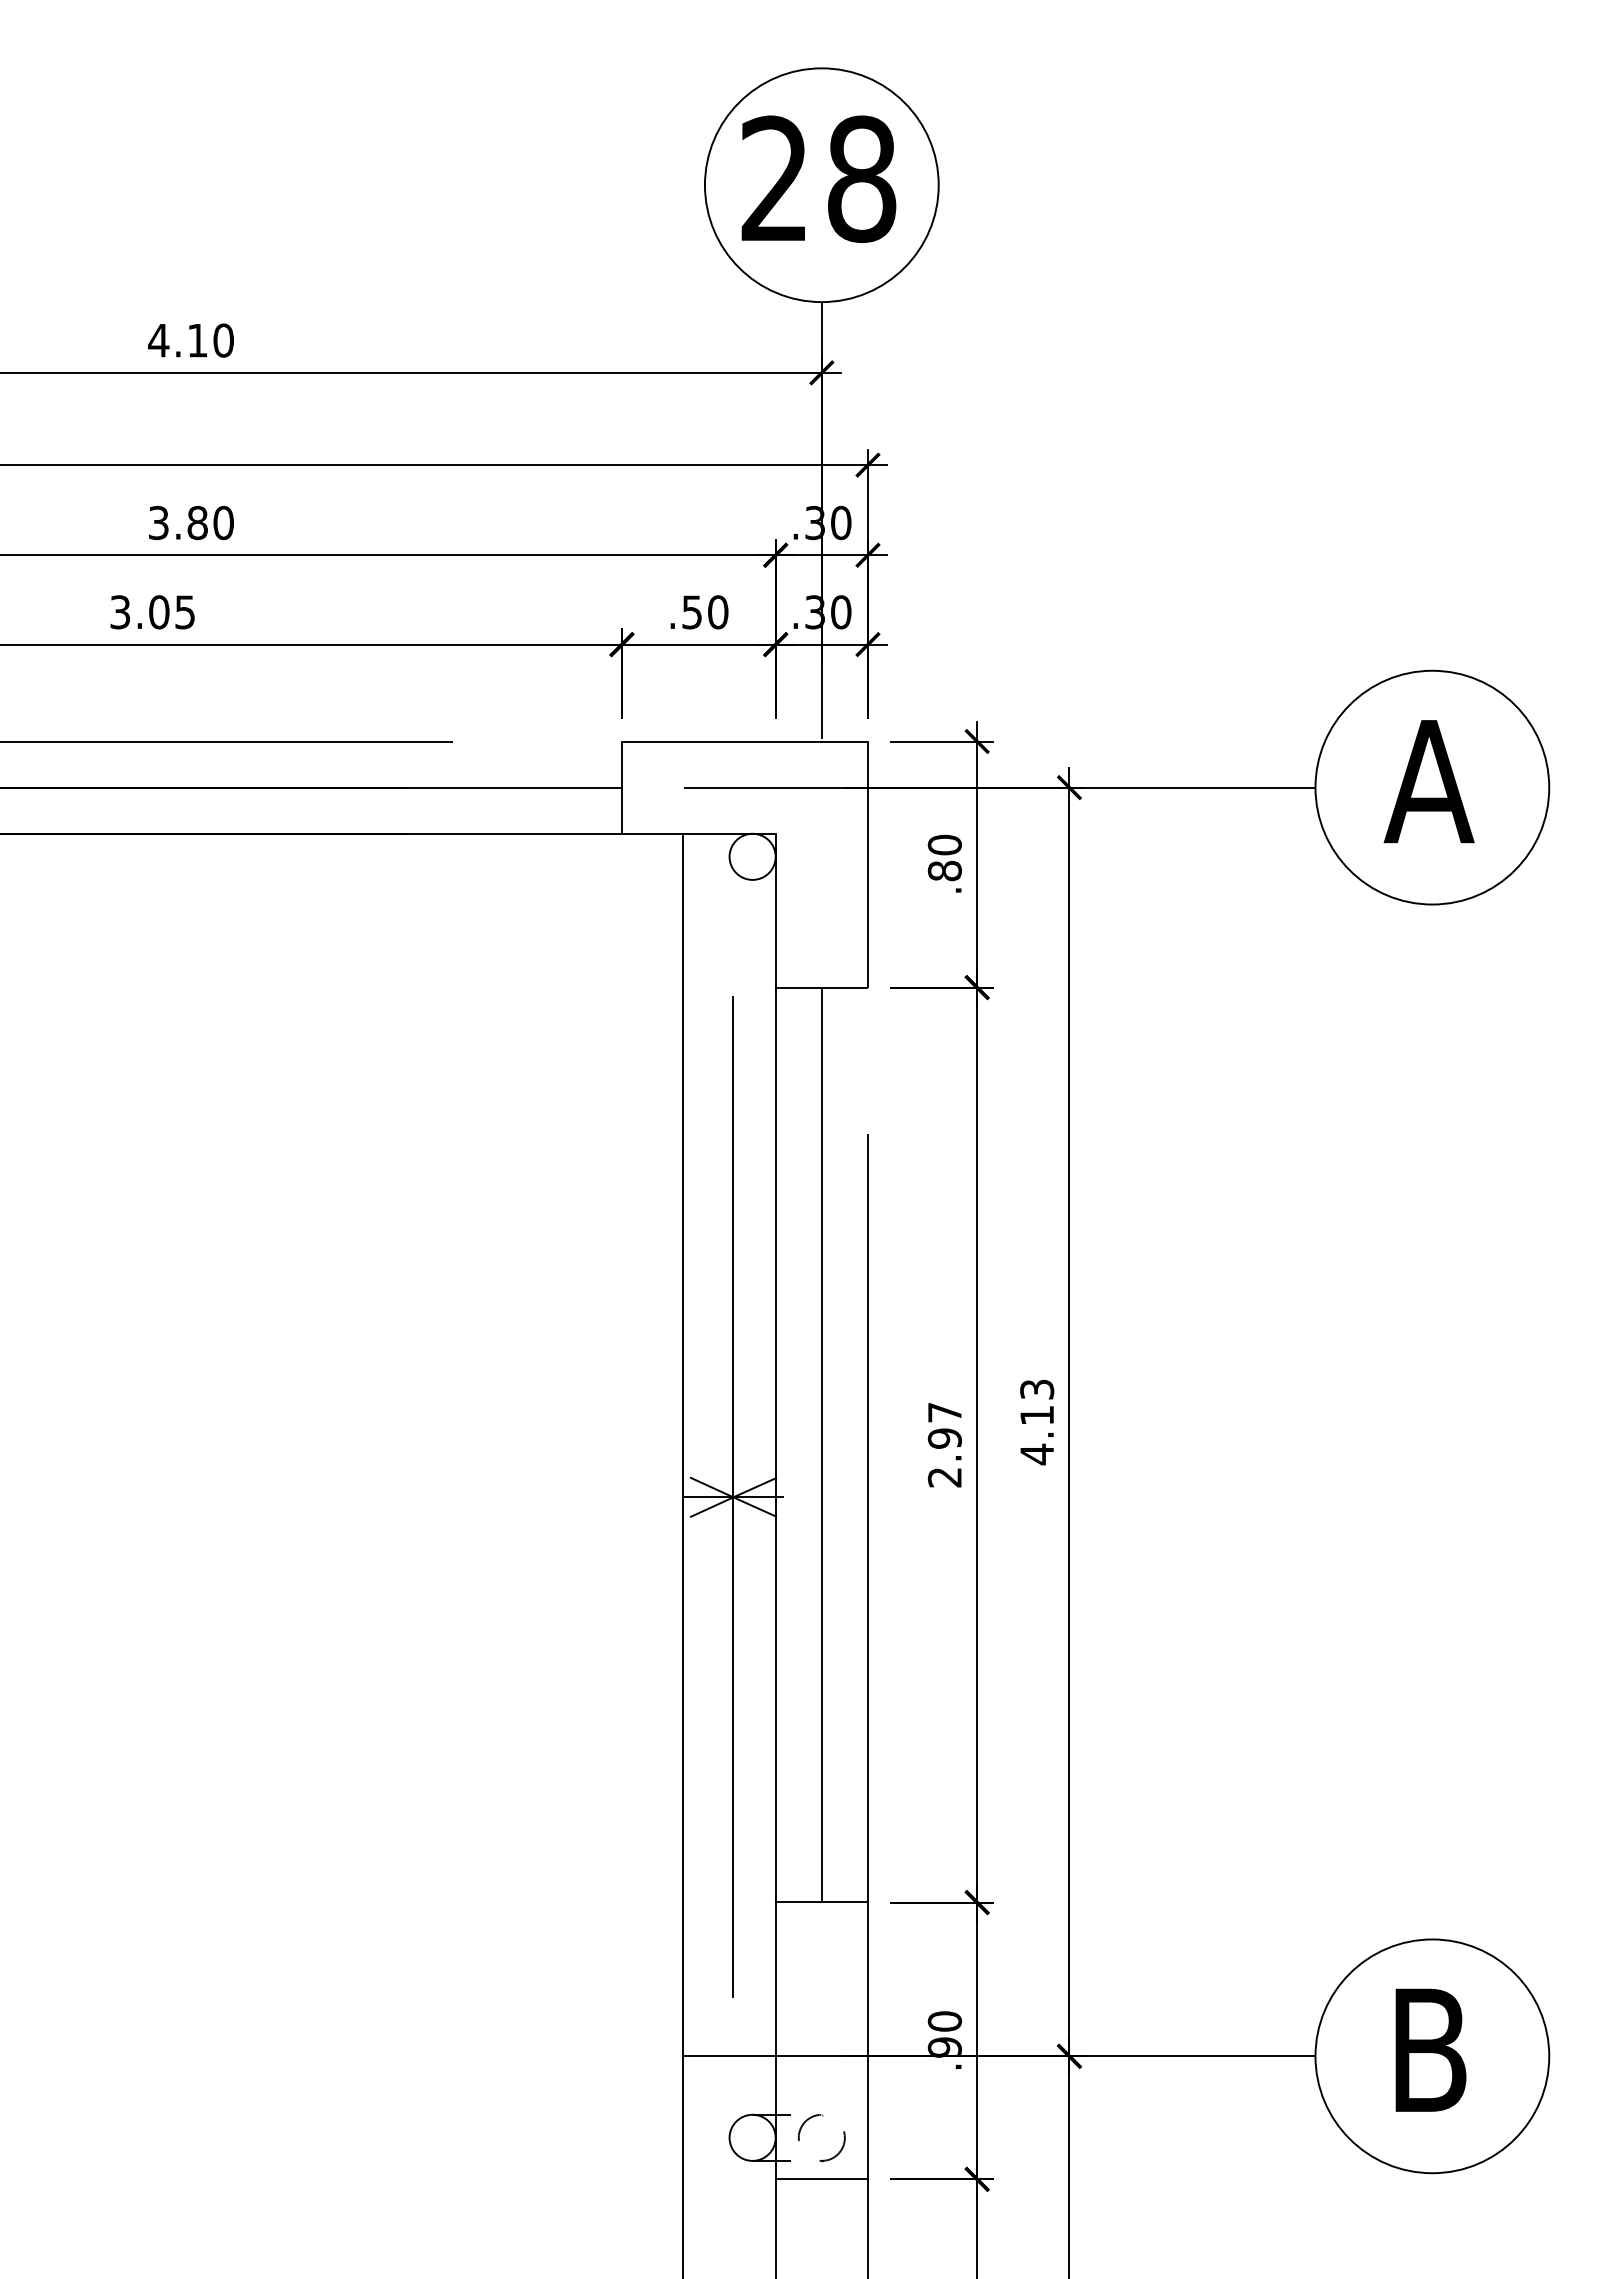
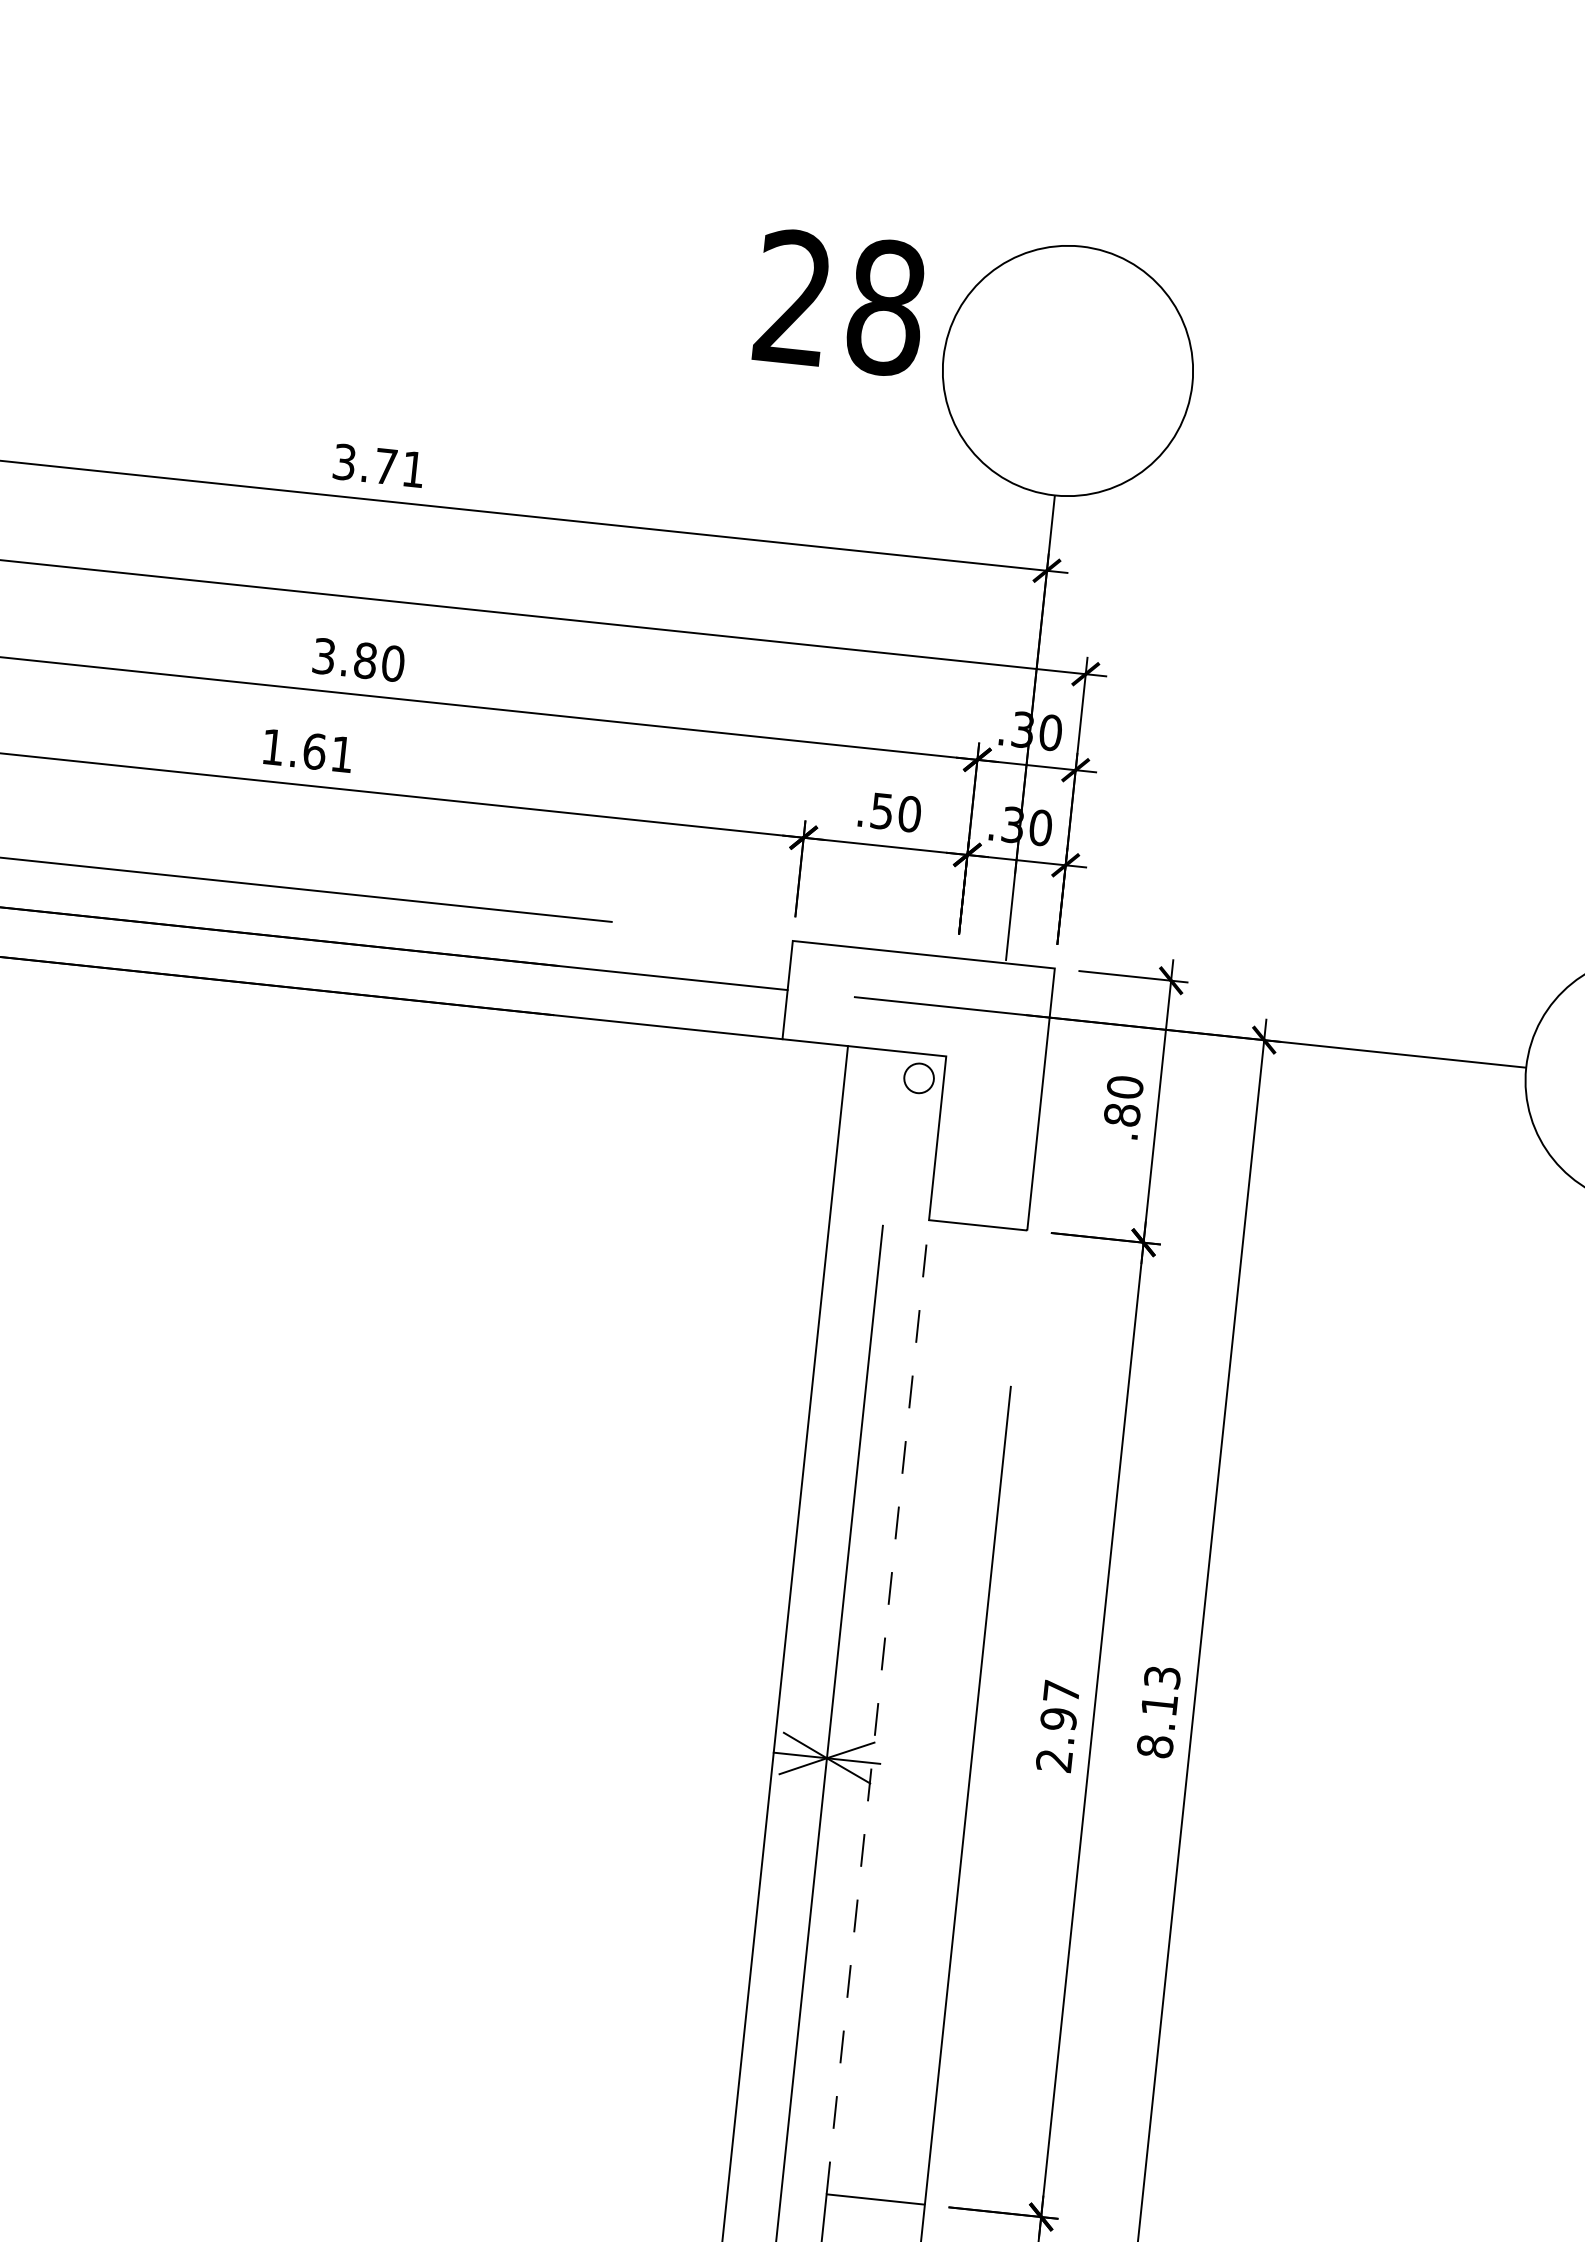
text: (818, 178) -> (840, 302), moved
text: (190, 340) -> (378, 465), 4.10 -> 3.71
text: (152, 612) -> (307, 751), 3.05 -> 1.61
circle: (752, 856) -> (919, 1078), size x0.6
line: (775, 1444) -> (877, 1706), solid -> dashed
line: (821, 1444) -> (926, 1711), removed
text: (1037, 1454) -> (1155, 1746), 4.13 -> 8.13

